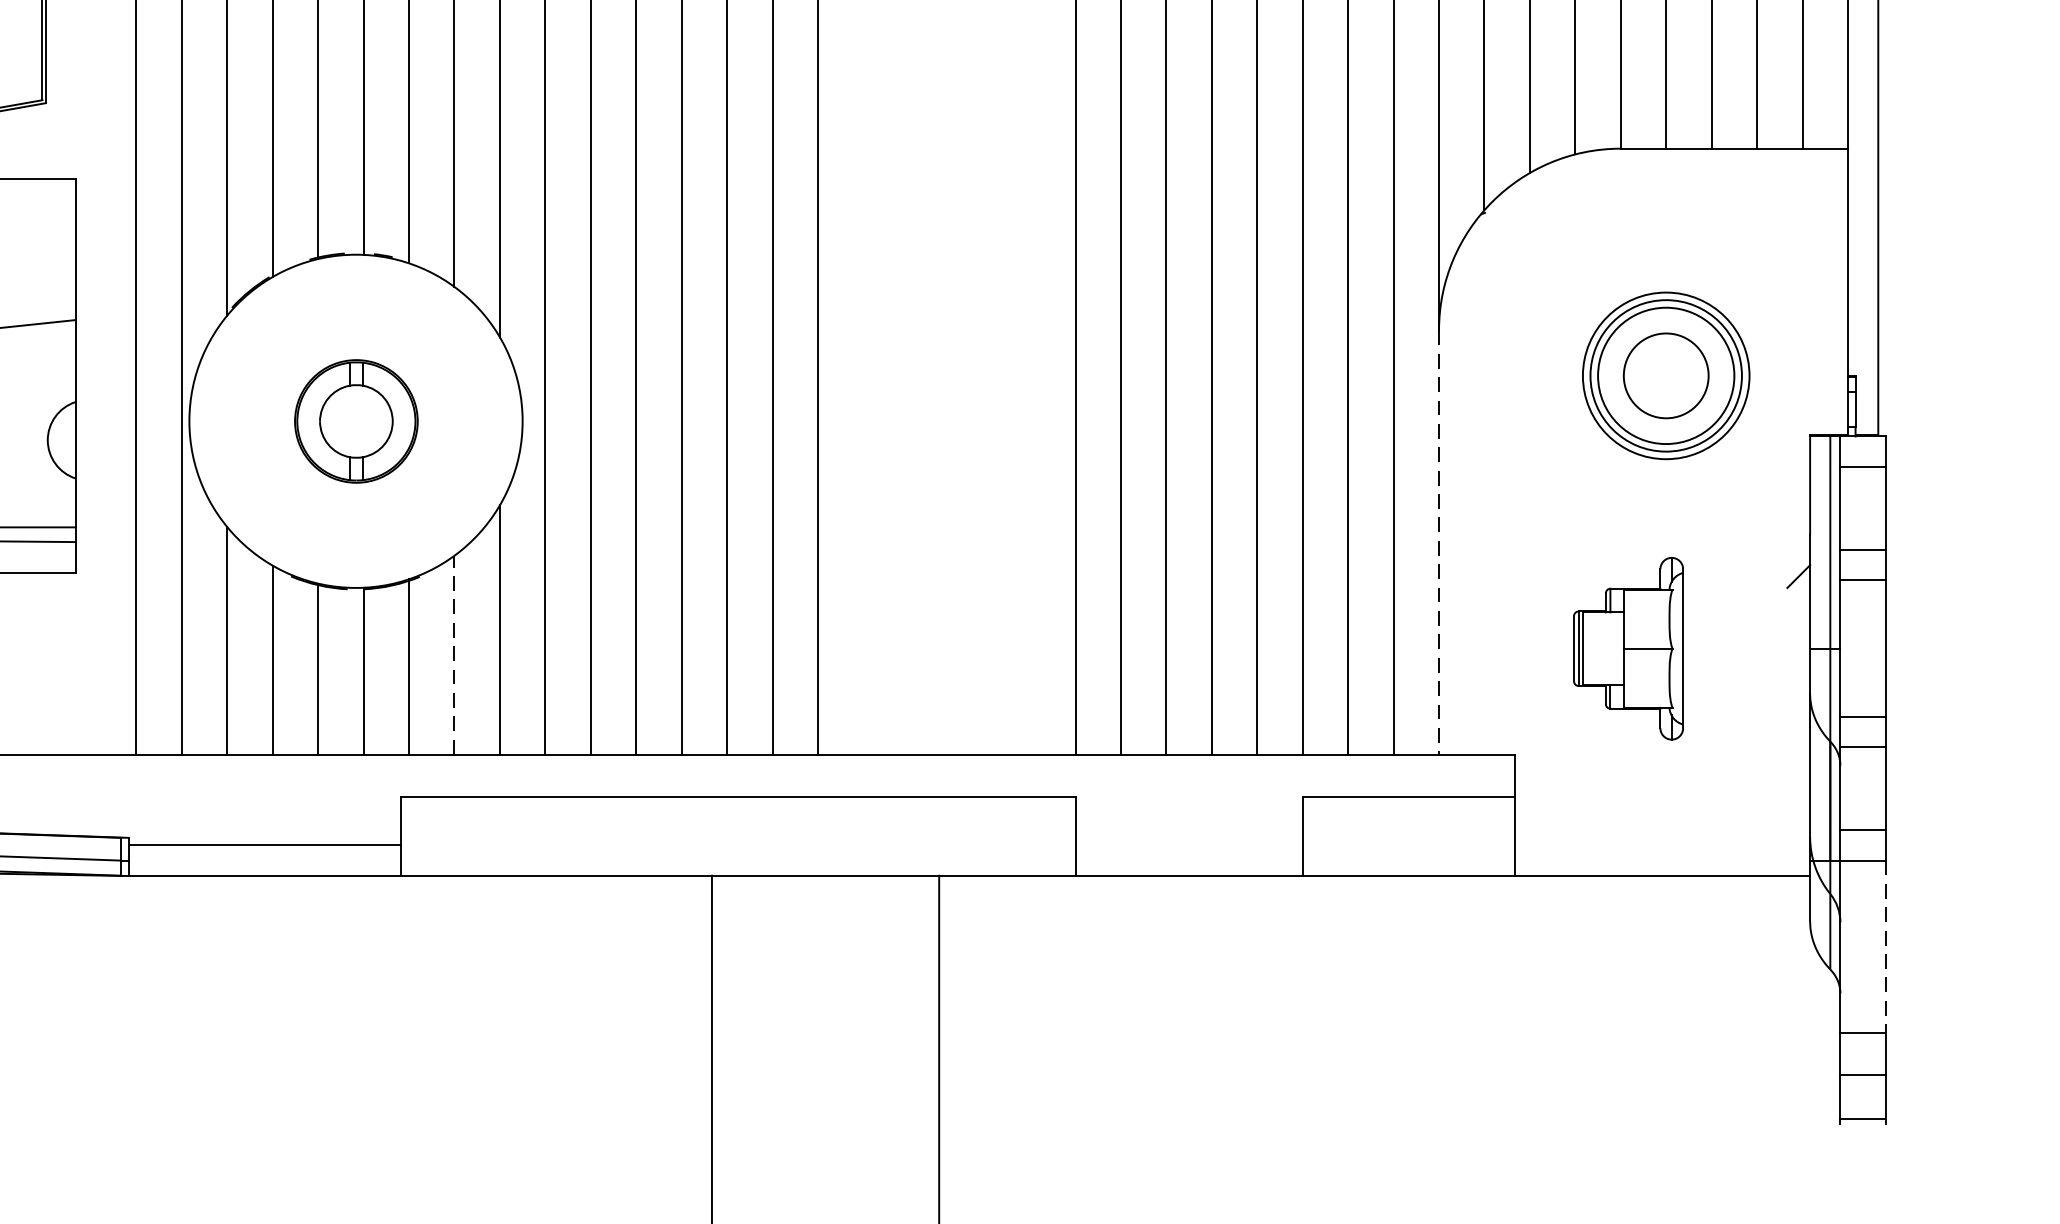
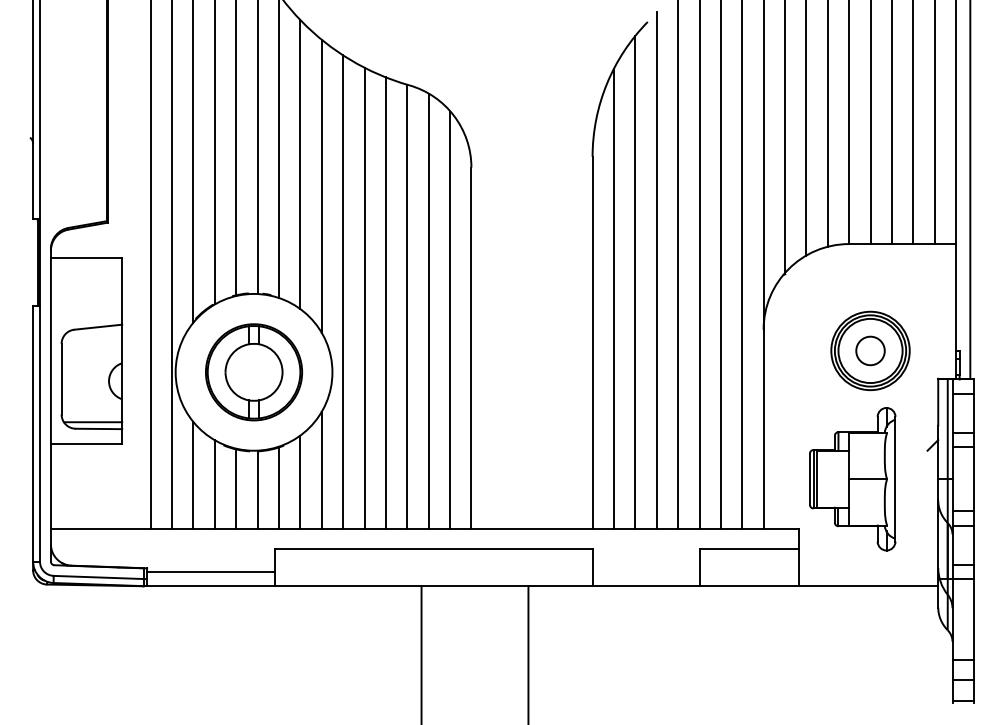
circle: (1666, 374) -> (870, 350), size x0.71
part: (356, 421) -> (254, 372), size x1.67
line: (1438, 542) -> (763, 429), dashed -> solid
part: (1627, 649) -> (852, 479), size x1.67
line: (454, 655) -> (300, 482), dashed -> solid
line: (1885, 946) -> (973, 619), dashed -> solid

